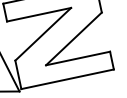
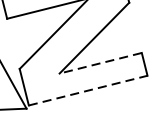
line: (78, 58) -> (101, 63), solid -> dashed
line: (68, 79) -> (89, 90), solid -> dashed

